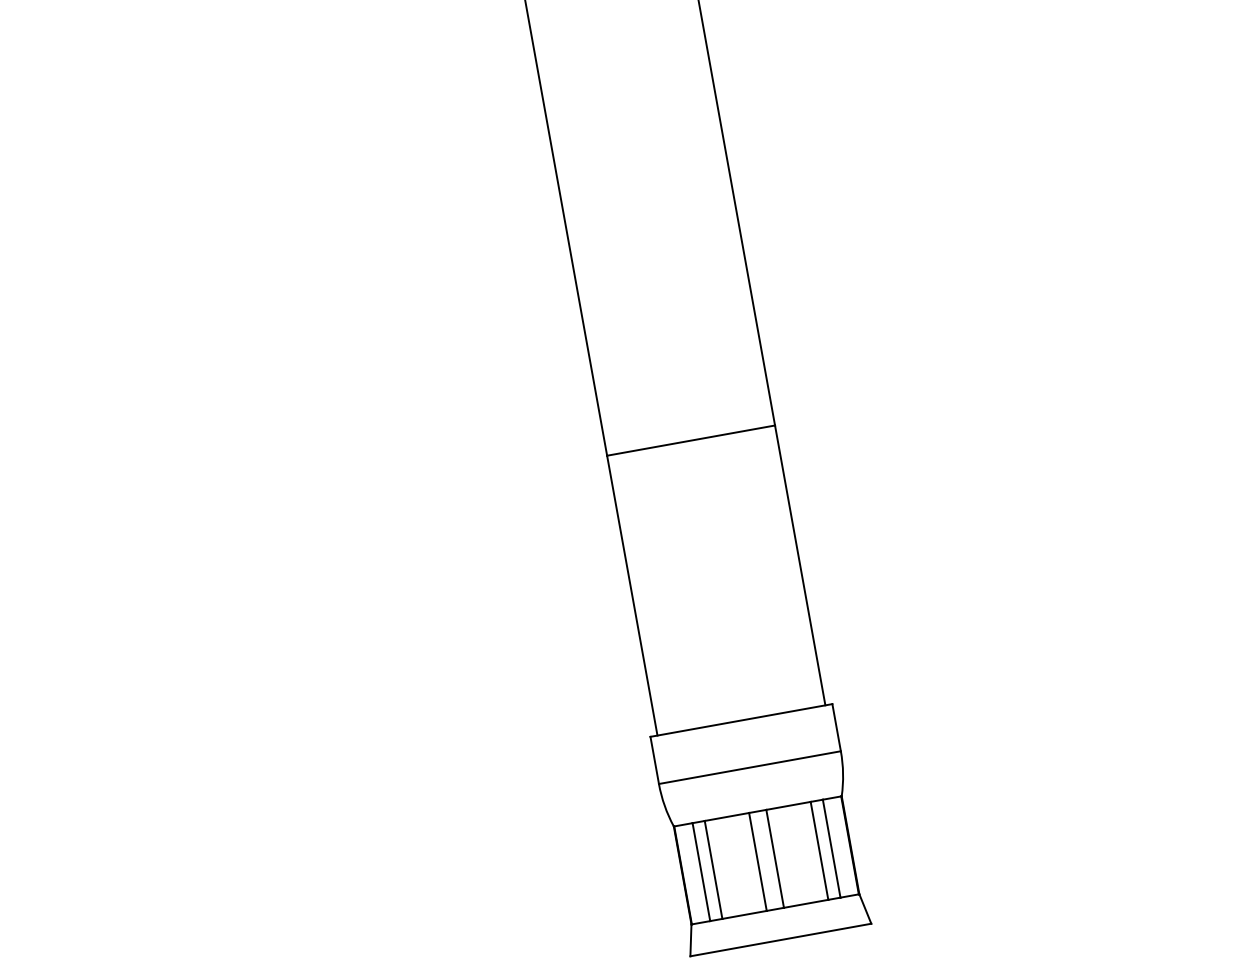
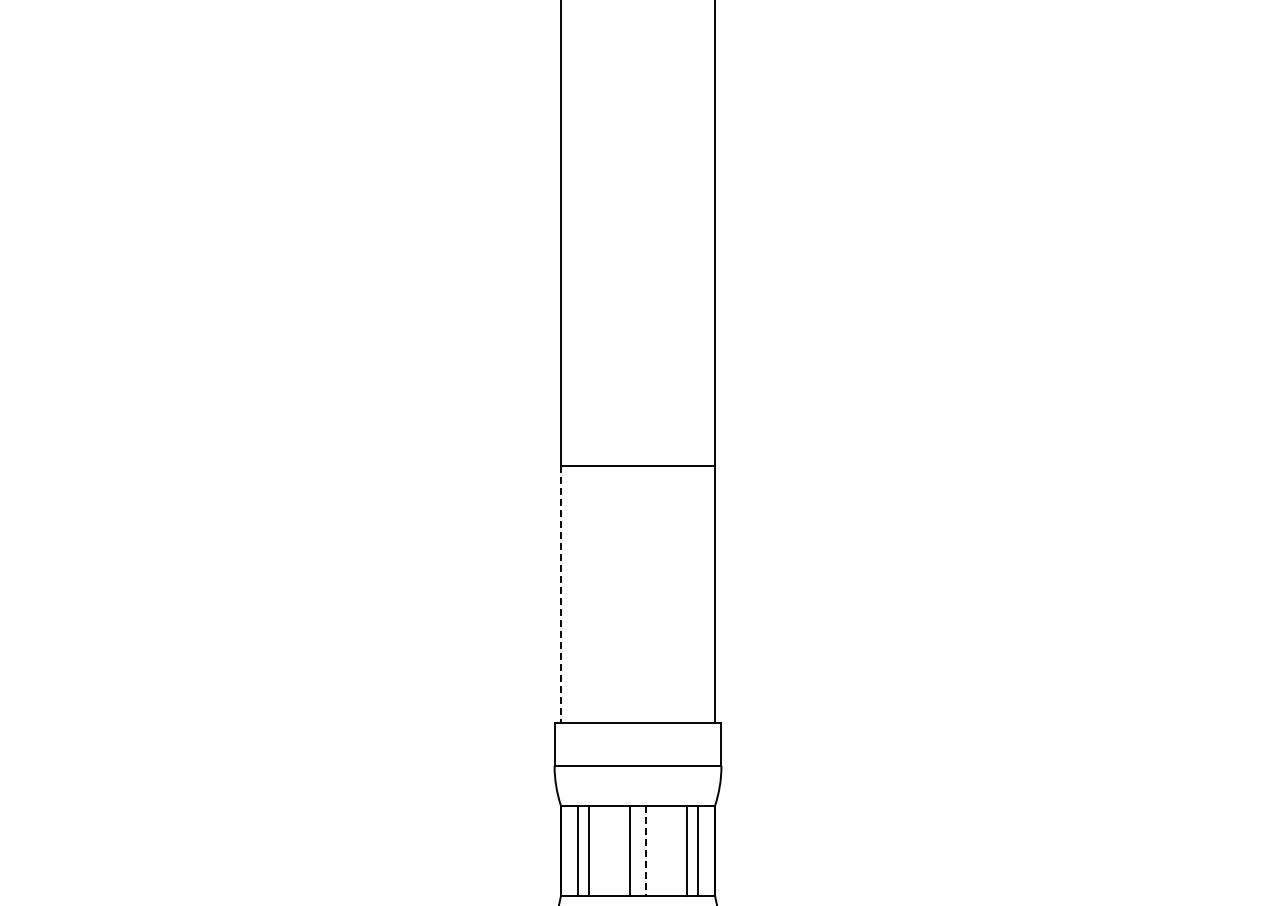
line: (632, 595) -> (561, 594), solid -> dashed
line: (774, 858) -> (645, 850), solid -> dashed

